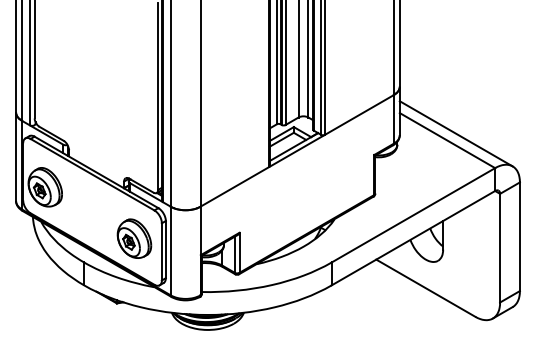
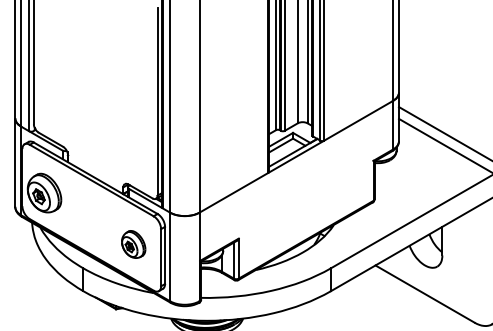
part: (134, 238) -> (133, 244), size x0.7

